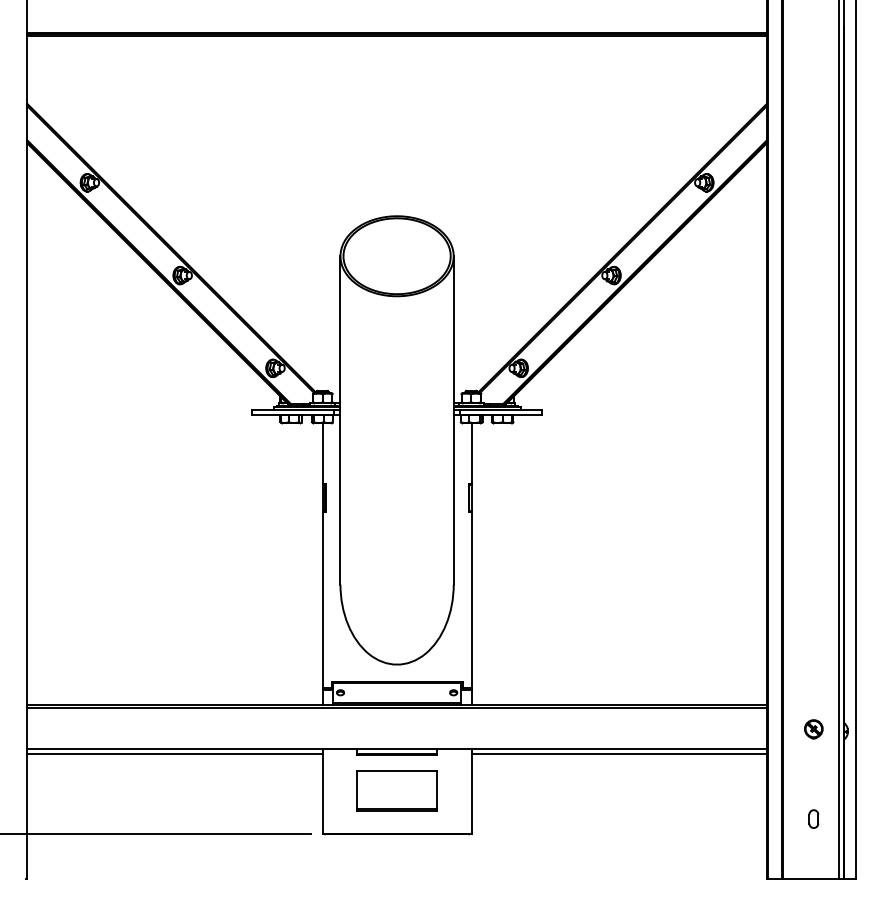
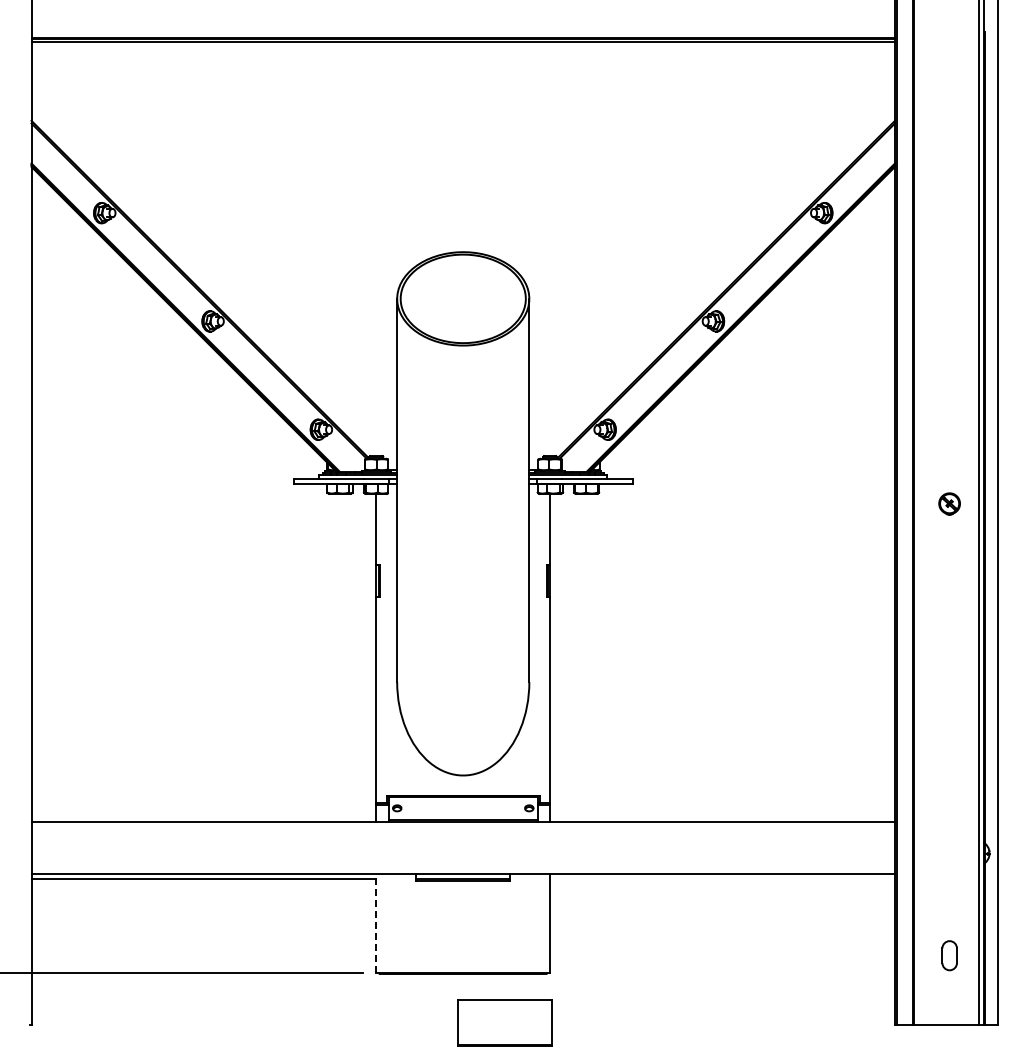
line: (396, 707) -> (462, 825), removed
part: (813, 728) -> (949, 503), moved
line: (619, 753) -> (722, 879), removed
part: (396, 790) -> (504, 1022), moved
line: (322, 791) -> (376, 923), solid -> dashed
part: (813, 818) -> (949, 955), size x1.4

